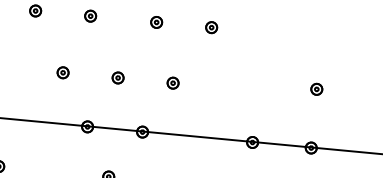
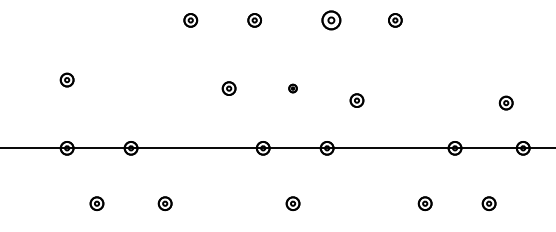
part: (156, 22) -> (331, 20), size x1.4
part: (117, 77) -> (292, 88), size x0.6
part: (172, 83) -> (356, 100), moved
part: (316, 88) -> (505, 102), moved

